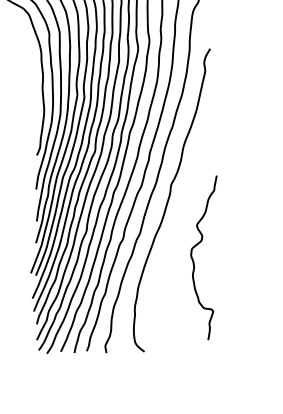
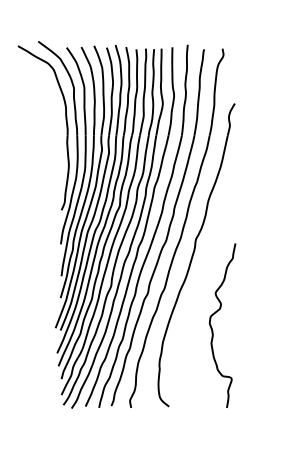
curve: (193, 259) -> (212, 327), moved

